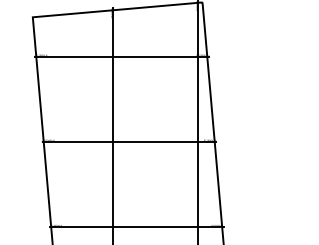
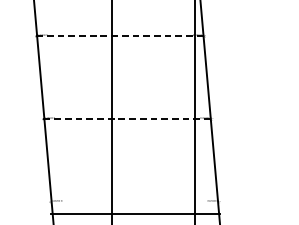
line: (122, 56) -> (121, 36), solid -> dashed
line: (129, 141) -> (127, 118), solid -> dashed
line: (136, 227) -> (134, 214), moved

